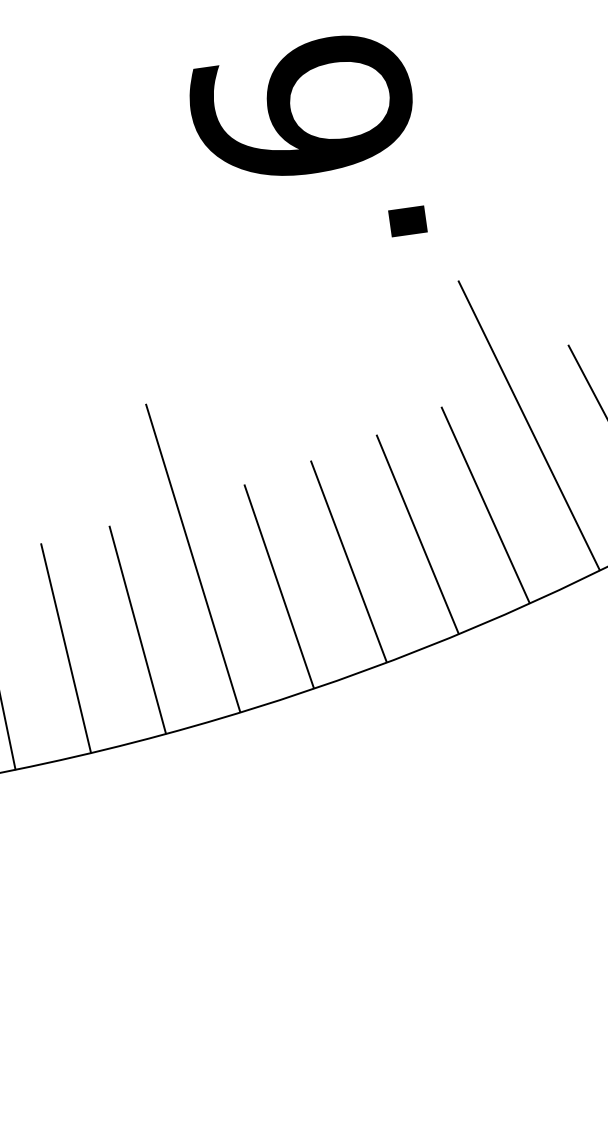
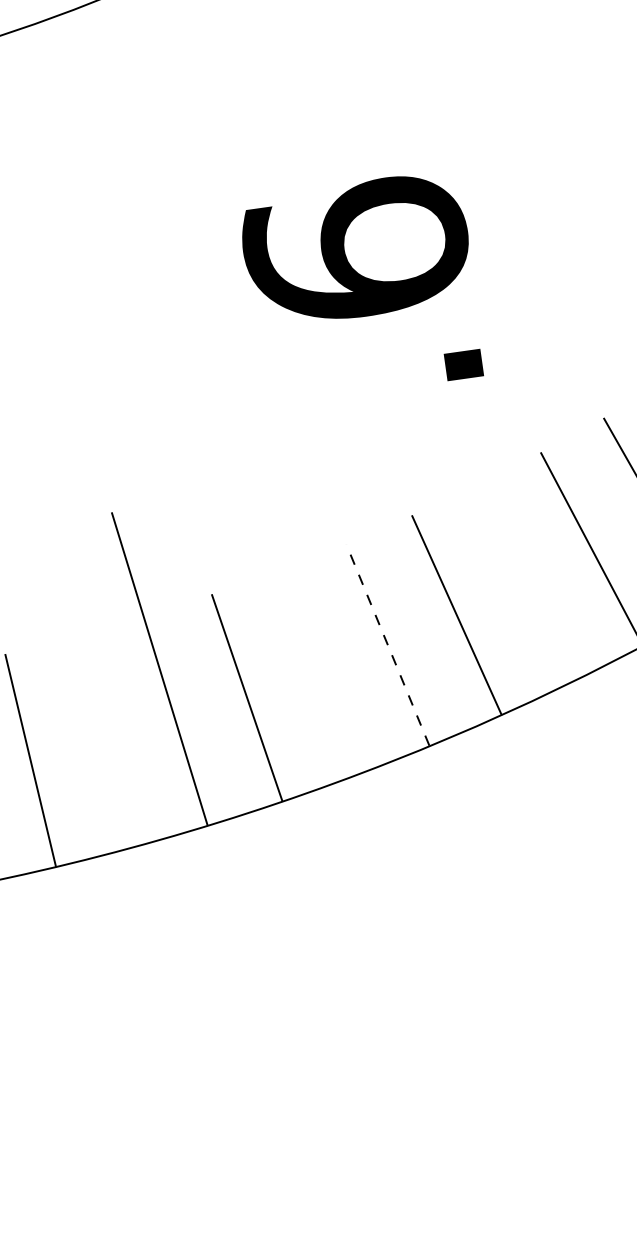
text: (308, 136) -> (362, 278), moved
line: (528, 425) -> (500, 534), removed
line: (417, 534) -> (387, 645), solid -> dashed
line: (348, 561) -> (317, 672), removed
line: (137, 630) -> (103, 742), removed

